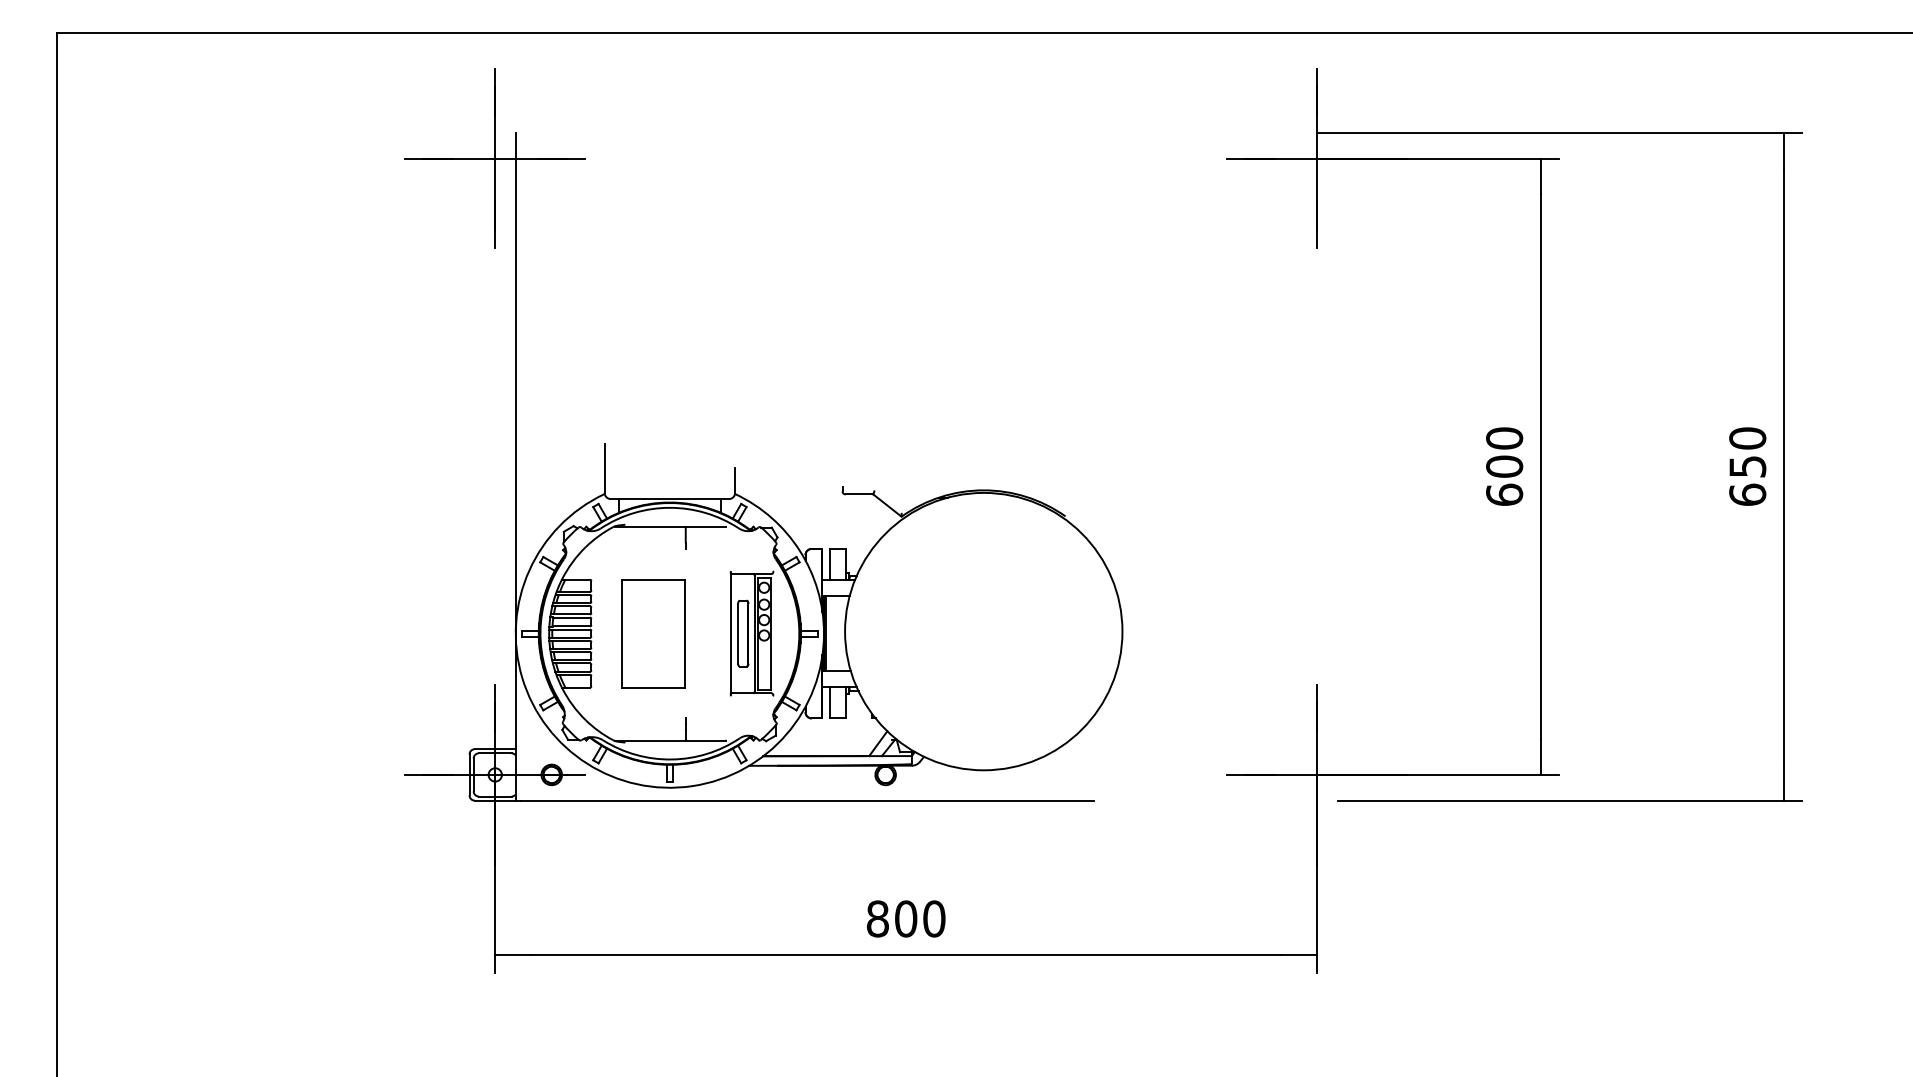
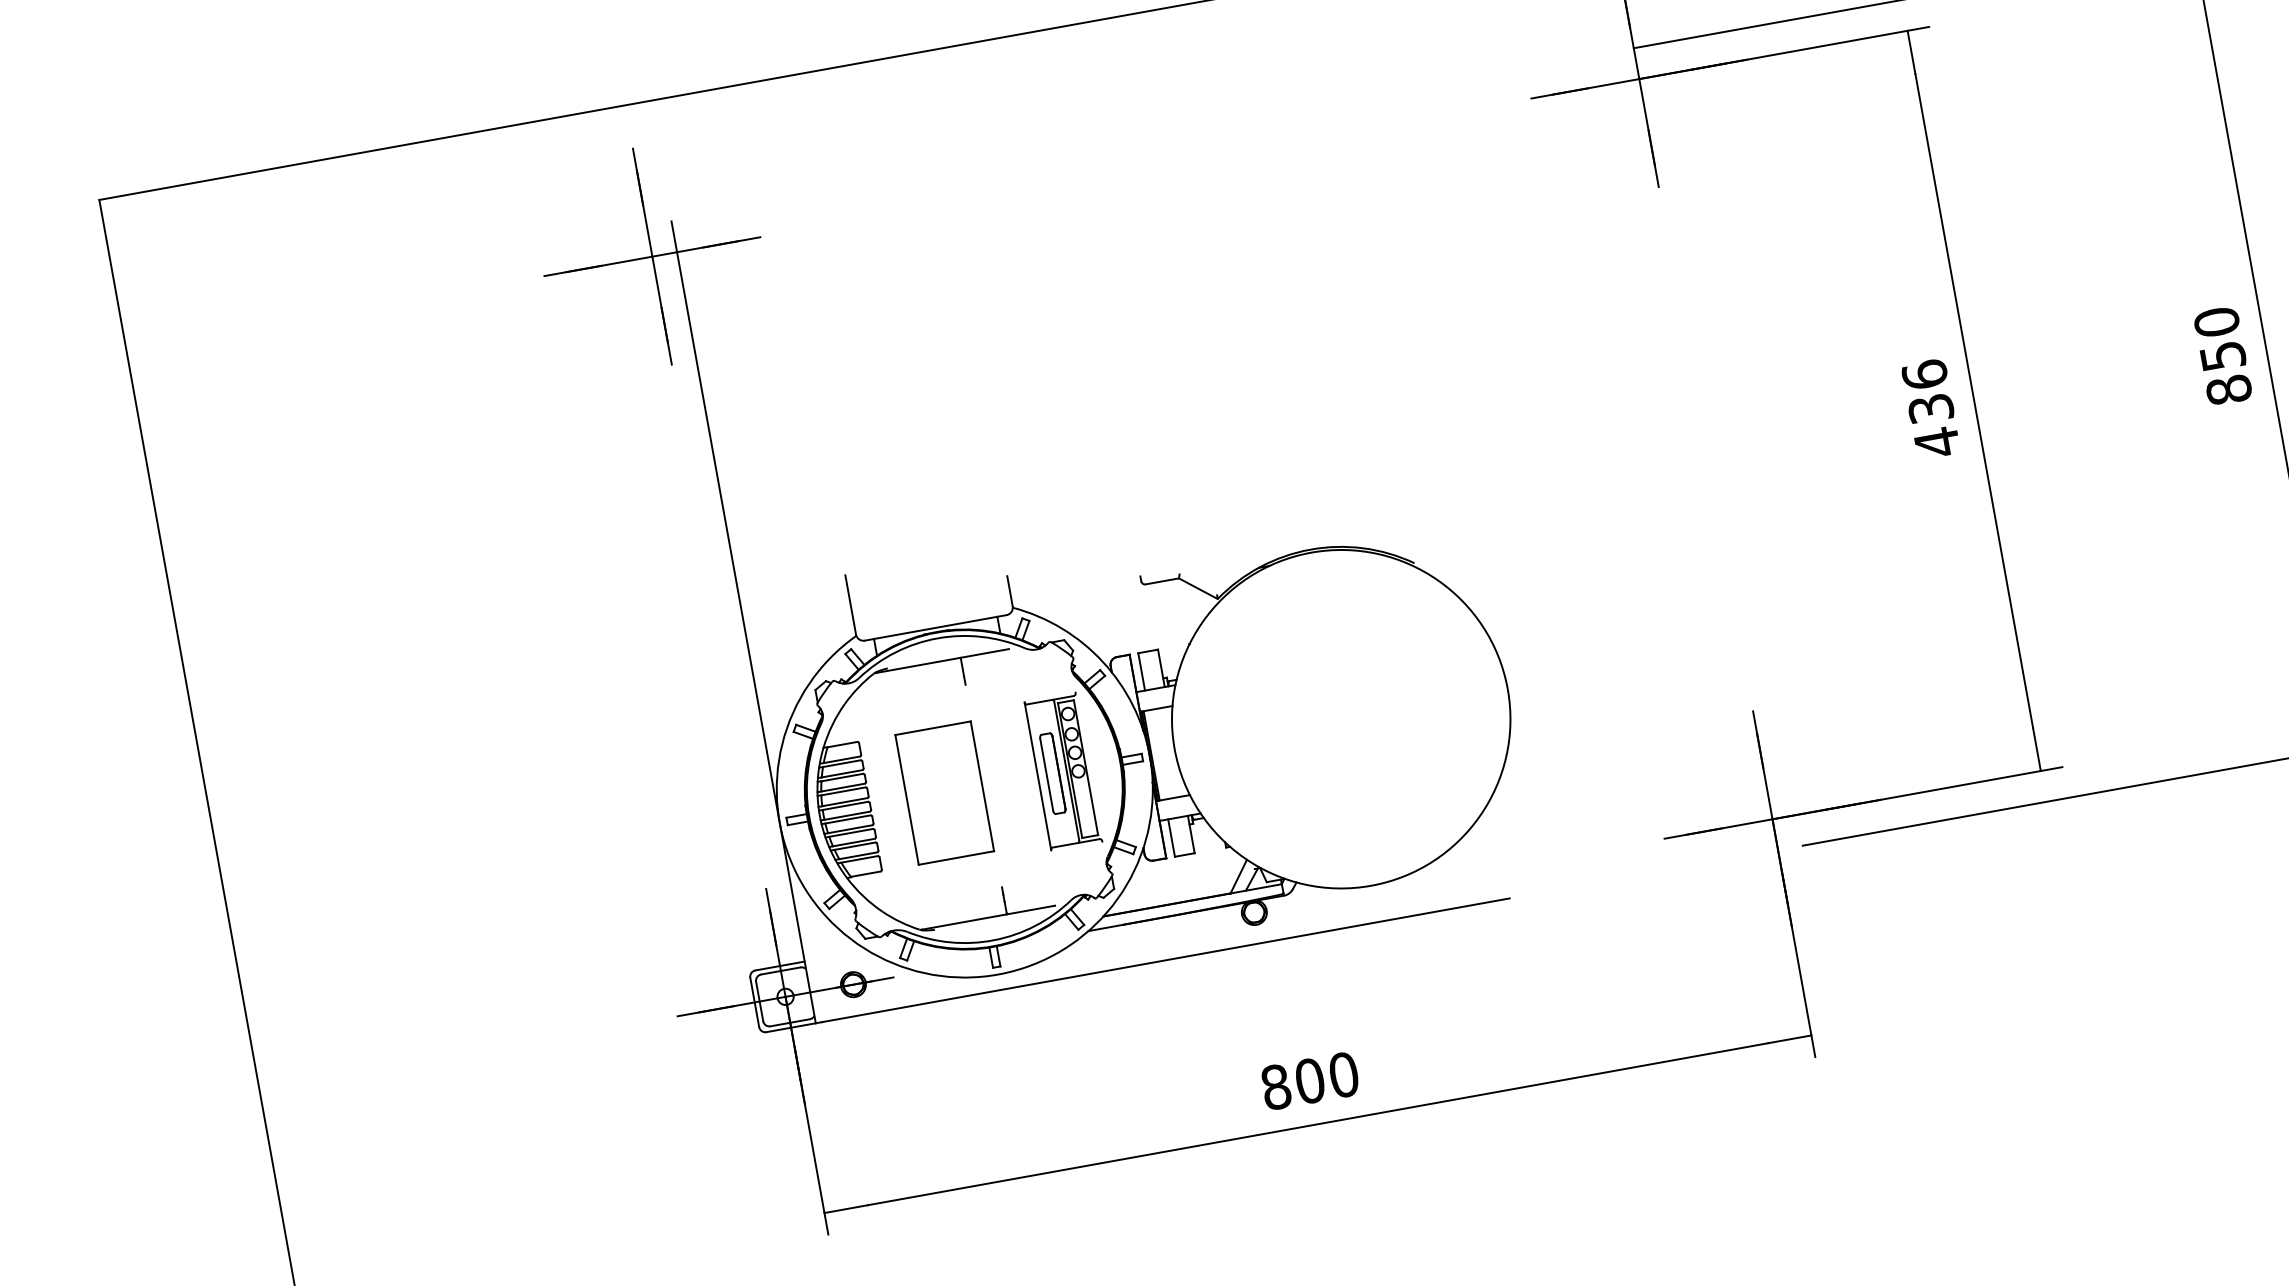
text: (1504, 466) -> (1930, 408), 600 -> 436
text: (1747, 494) -> (2228, 389), 650 -> 850

